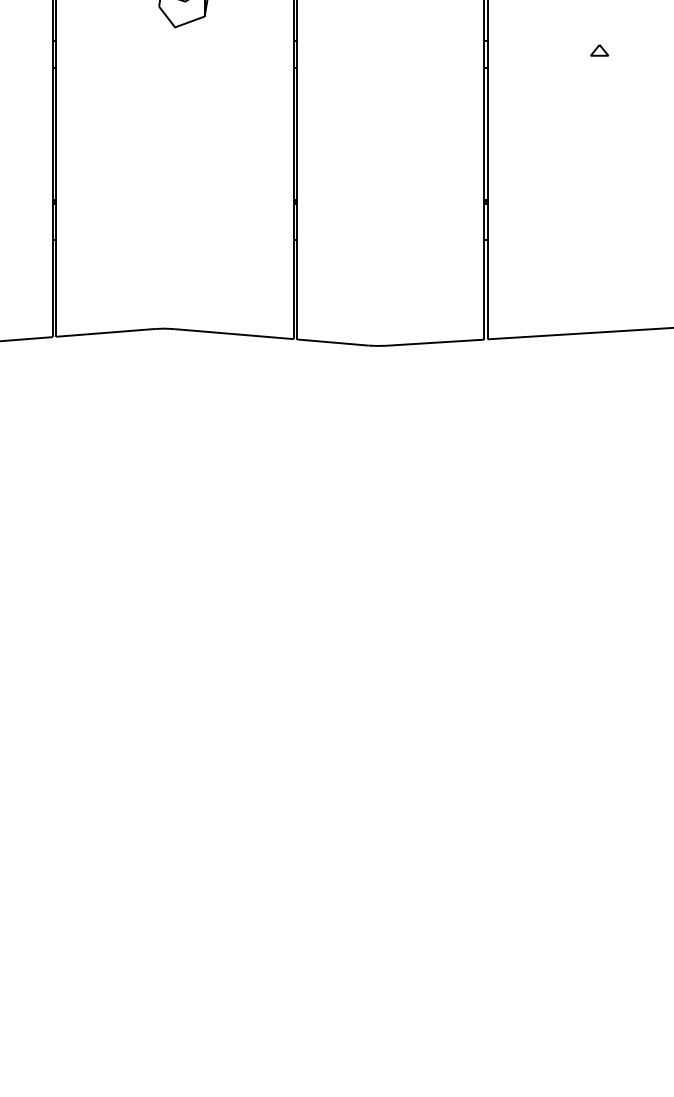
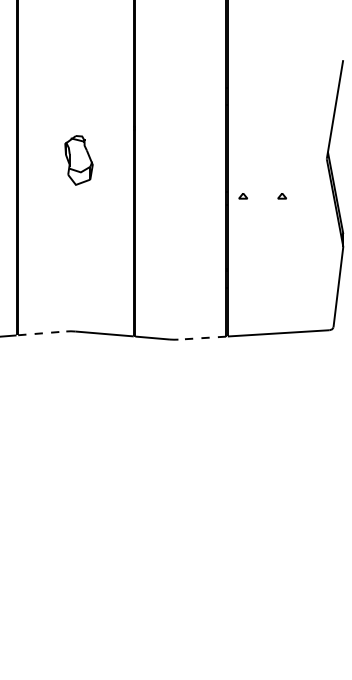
part: (517, 51) -> (242, 196), added
line: (106, 333) -> (42, 333), solid -> dashed
line: (435, 343) -> (202, 338), solid -> dashed

